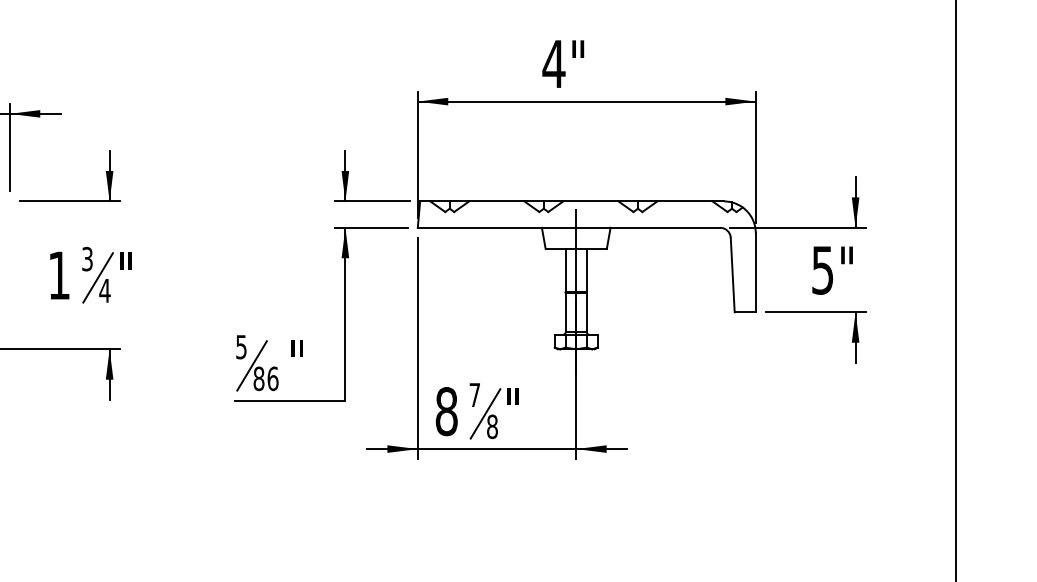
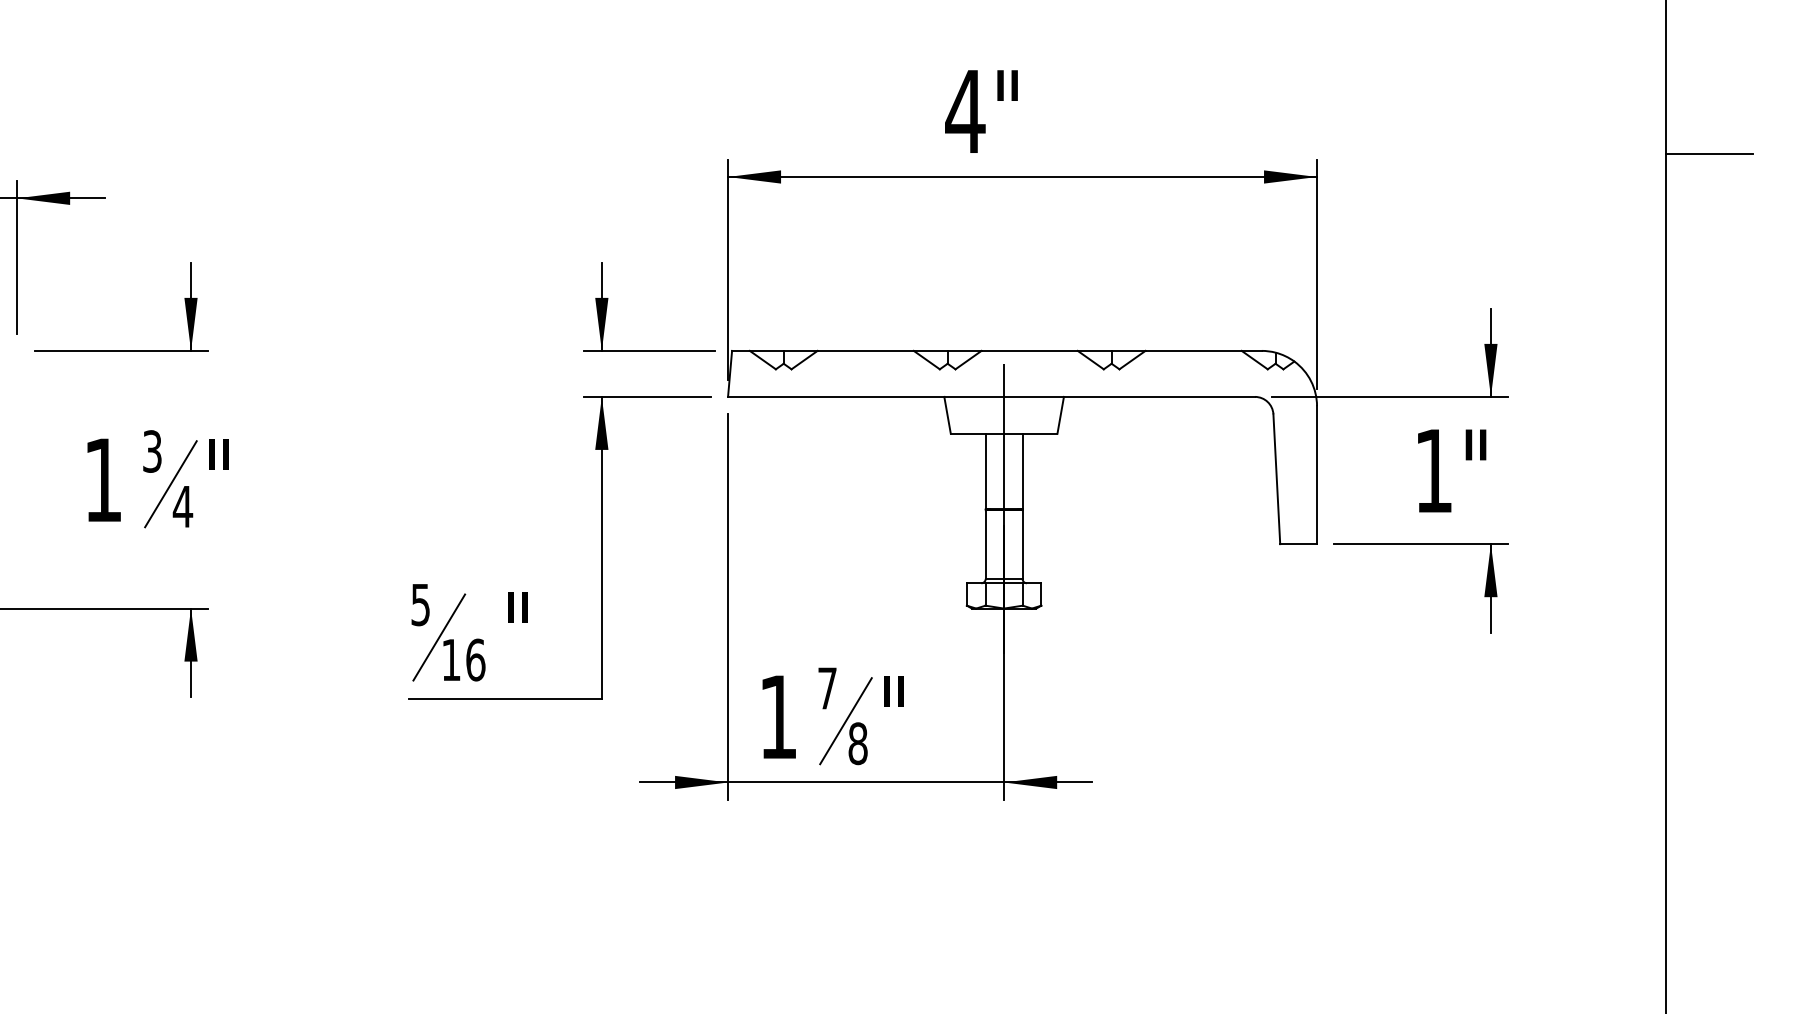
line: (980, 88) -> (1708, 154), added
text: (822, 270) -> (1433, 471), 5" -> 1"
text: (258, 378) -> (450, 659), 86 -> 16
text: (446, 411) -> (778, 716), 8 -> 1

